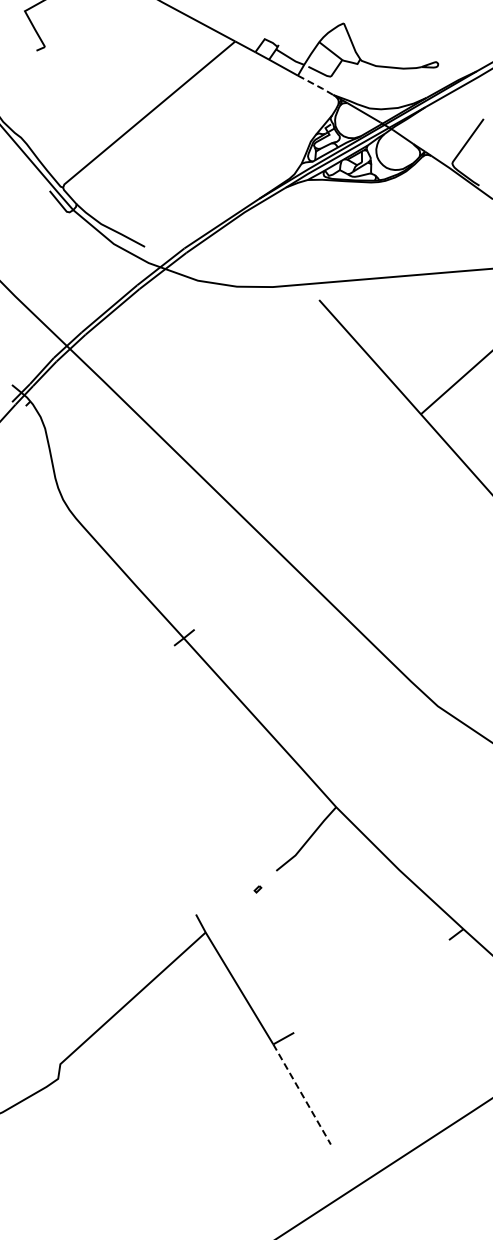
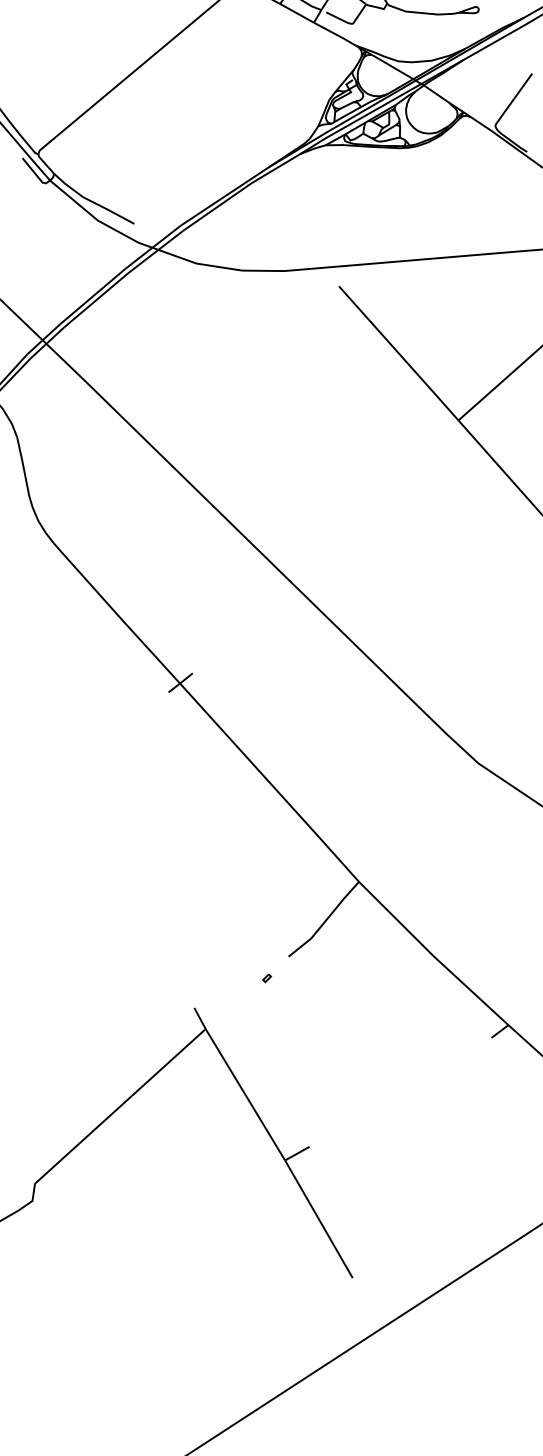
line: (316, 85) -> (335, 34), dashed -> solid
line: (302, 1094) -> (319, 1219), dashed -> solid

